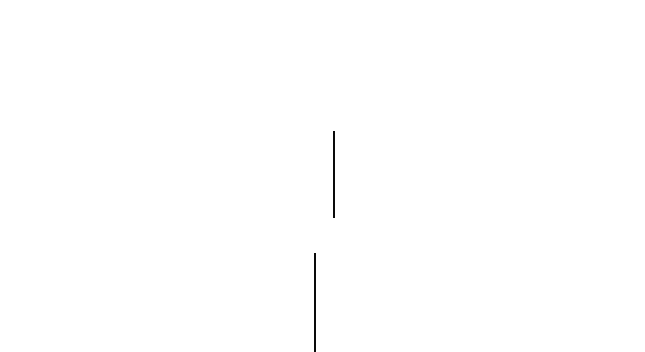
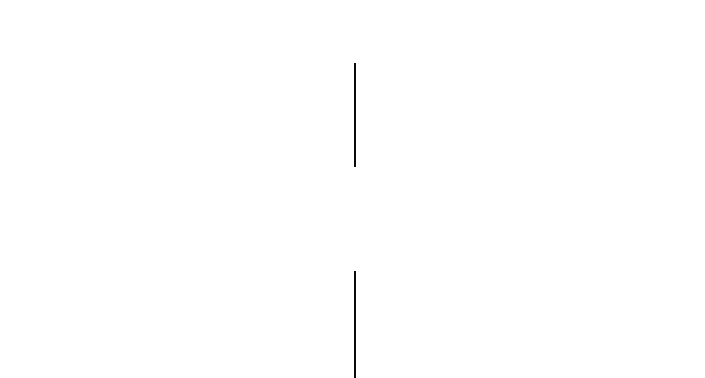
line: (333, 174) -> (354, 115), moved

